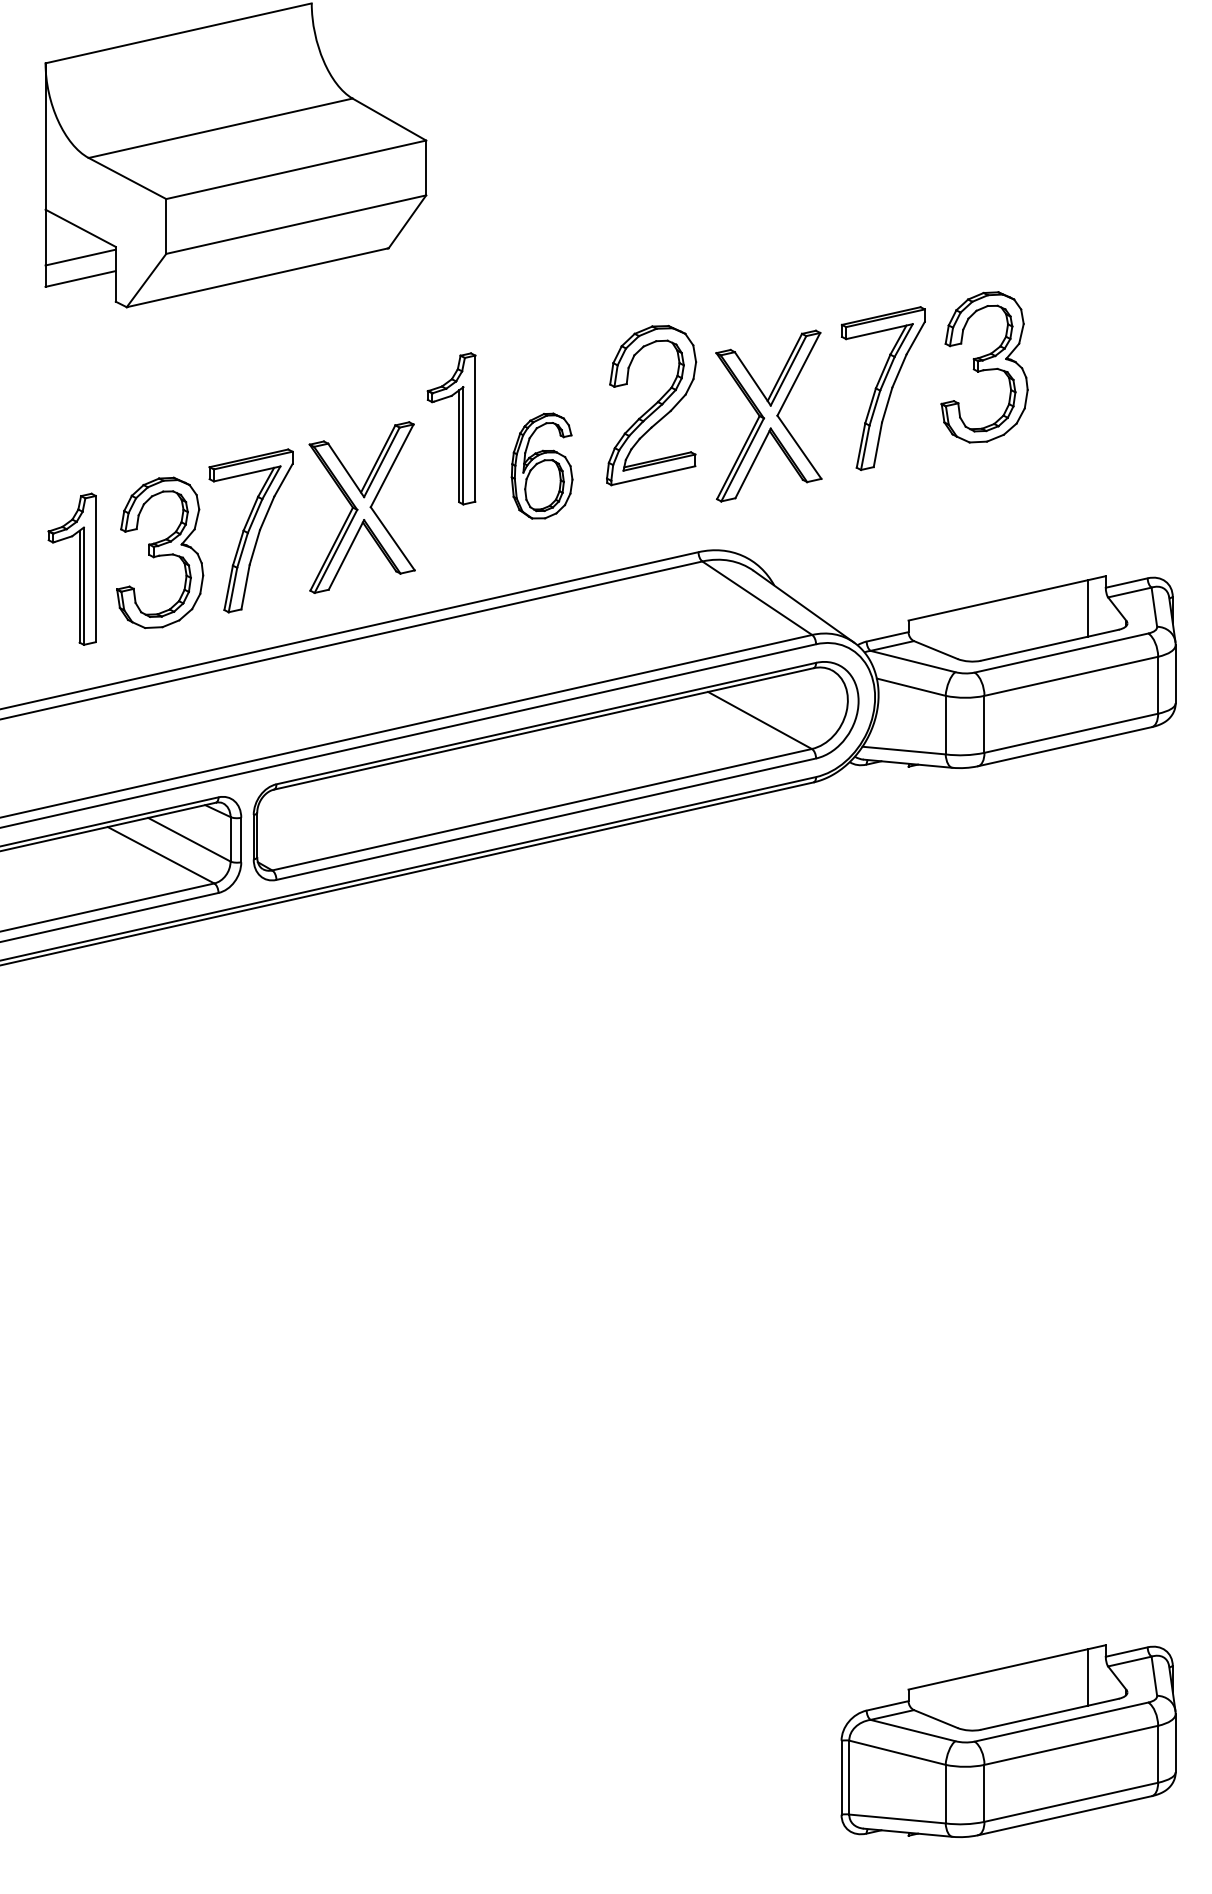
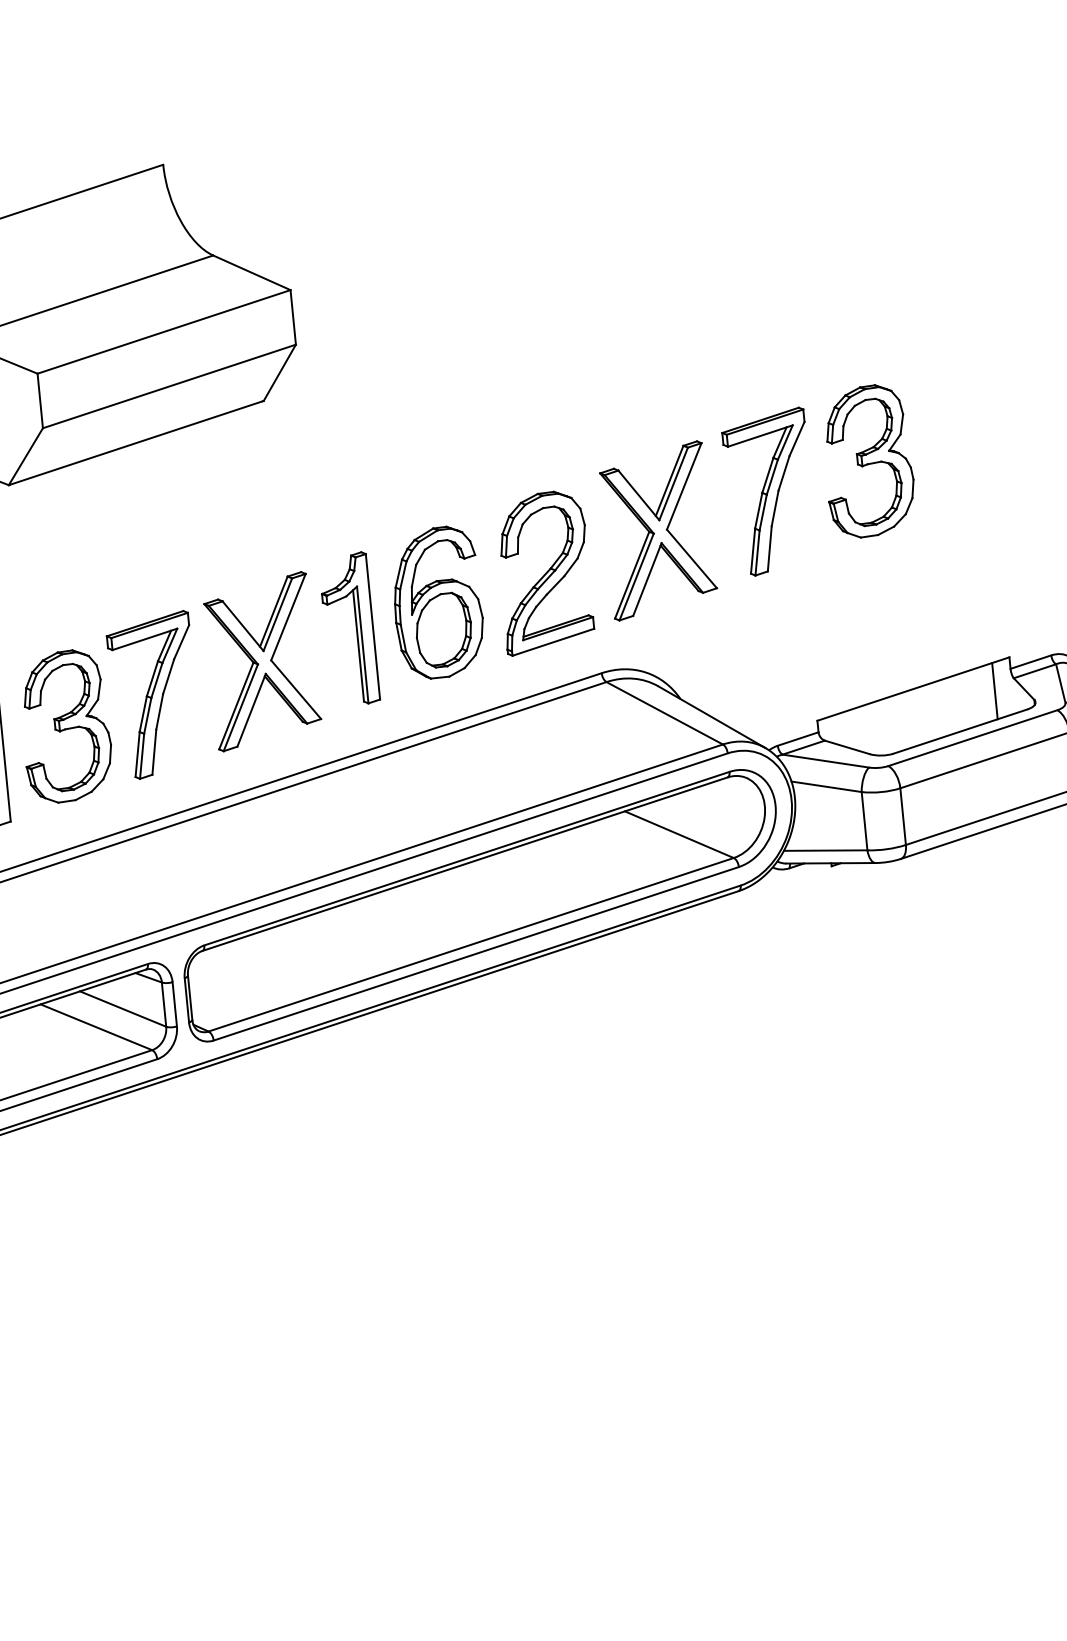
part: (651, 405) -> (544, 572), moved
part: (458, 428) -> (356, 628), moved
part: (541, 465) -> (437, 602), size x1.43

